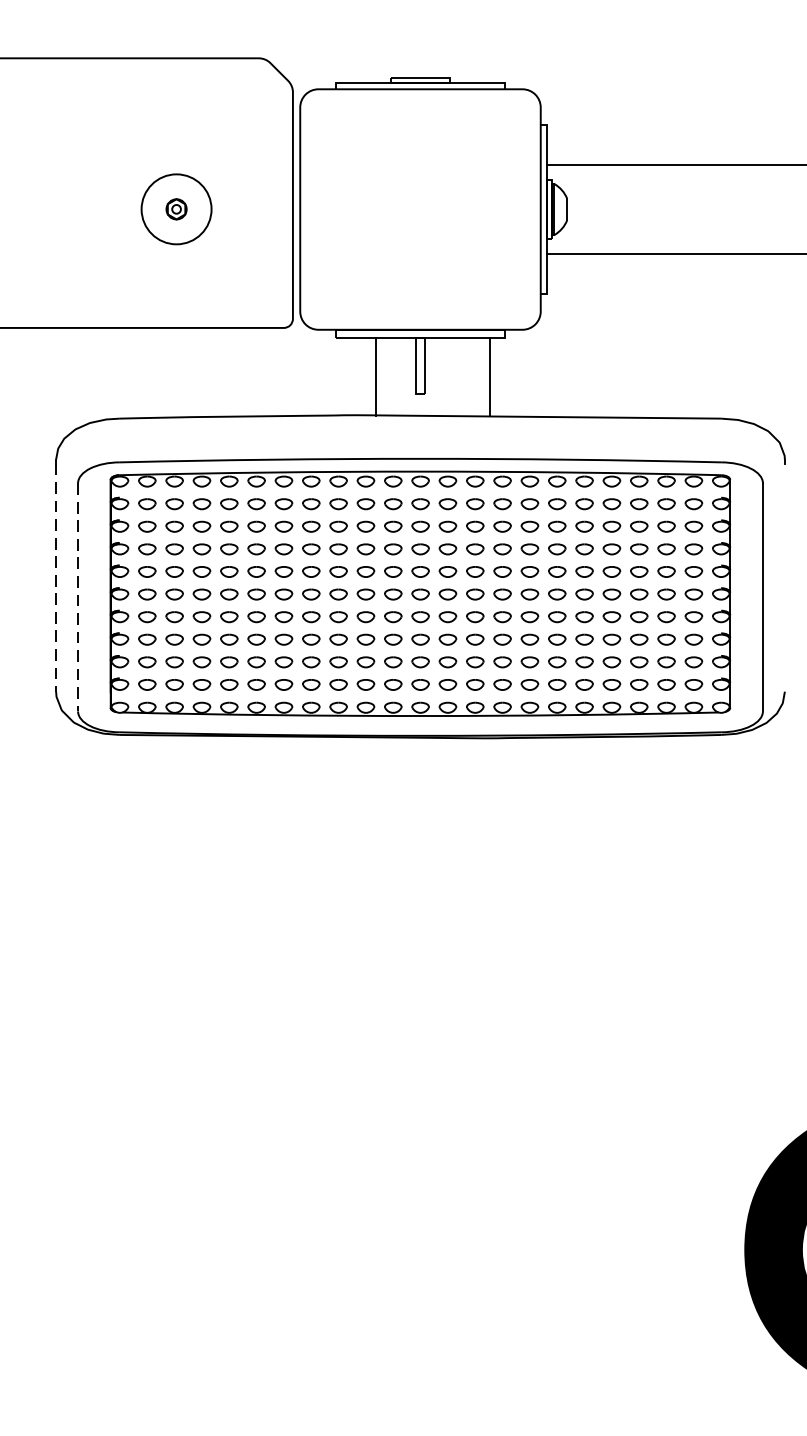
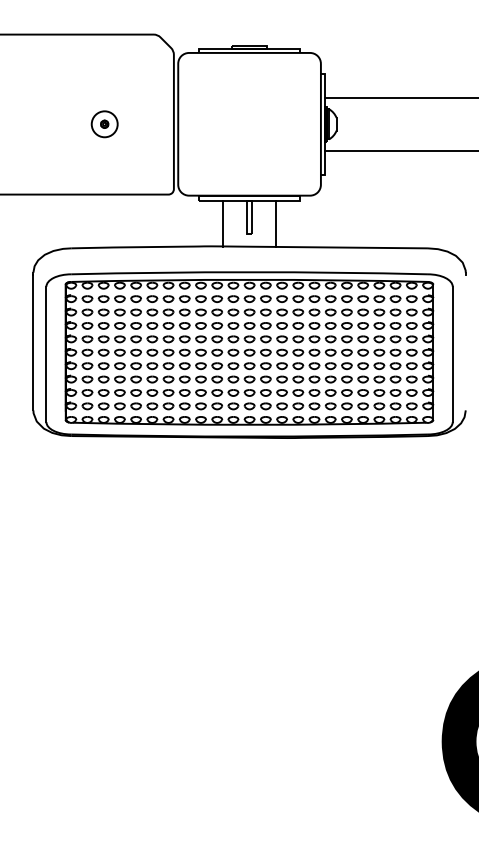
part: (175, 209) -> (104, 124), size x0.62
line: (489, 376) -> (275, 223), moved
line: (56, 577) -> (33, 342), dashed -> solid
line: (78, 597) -> (46, 354), dashed -> solid

